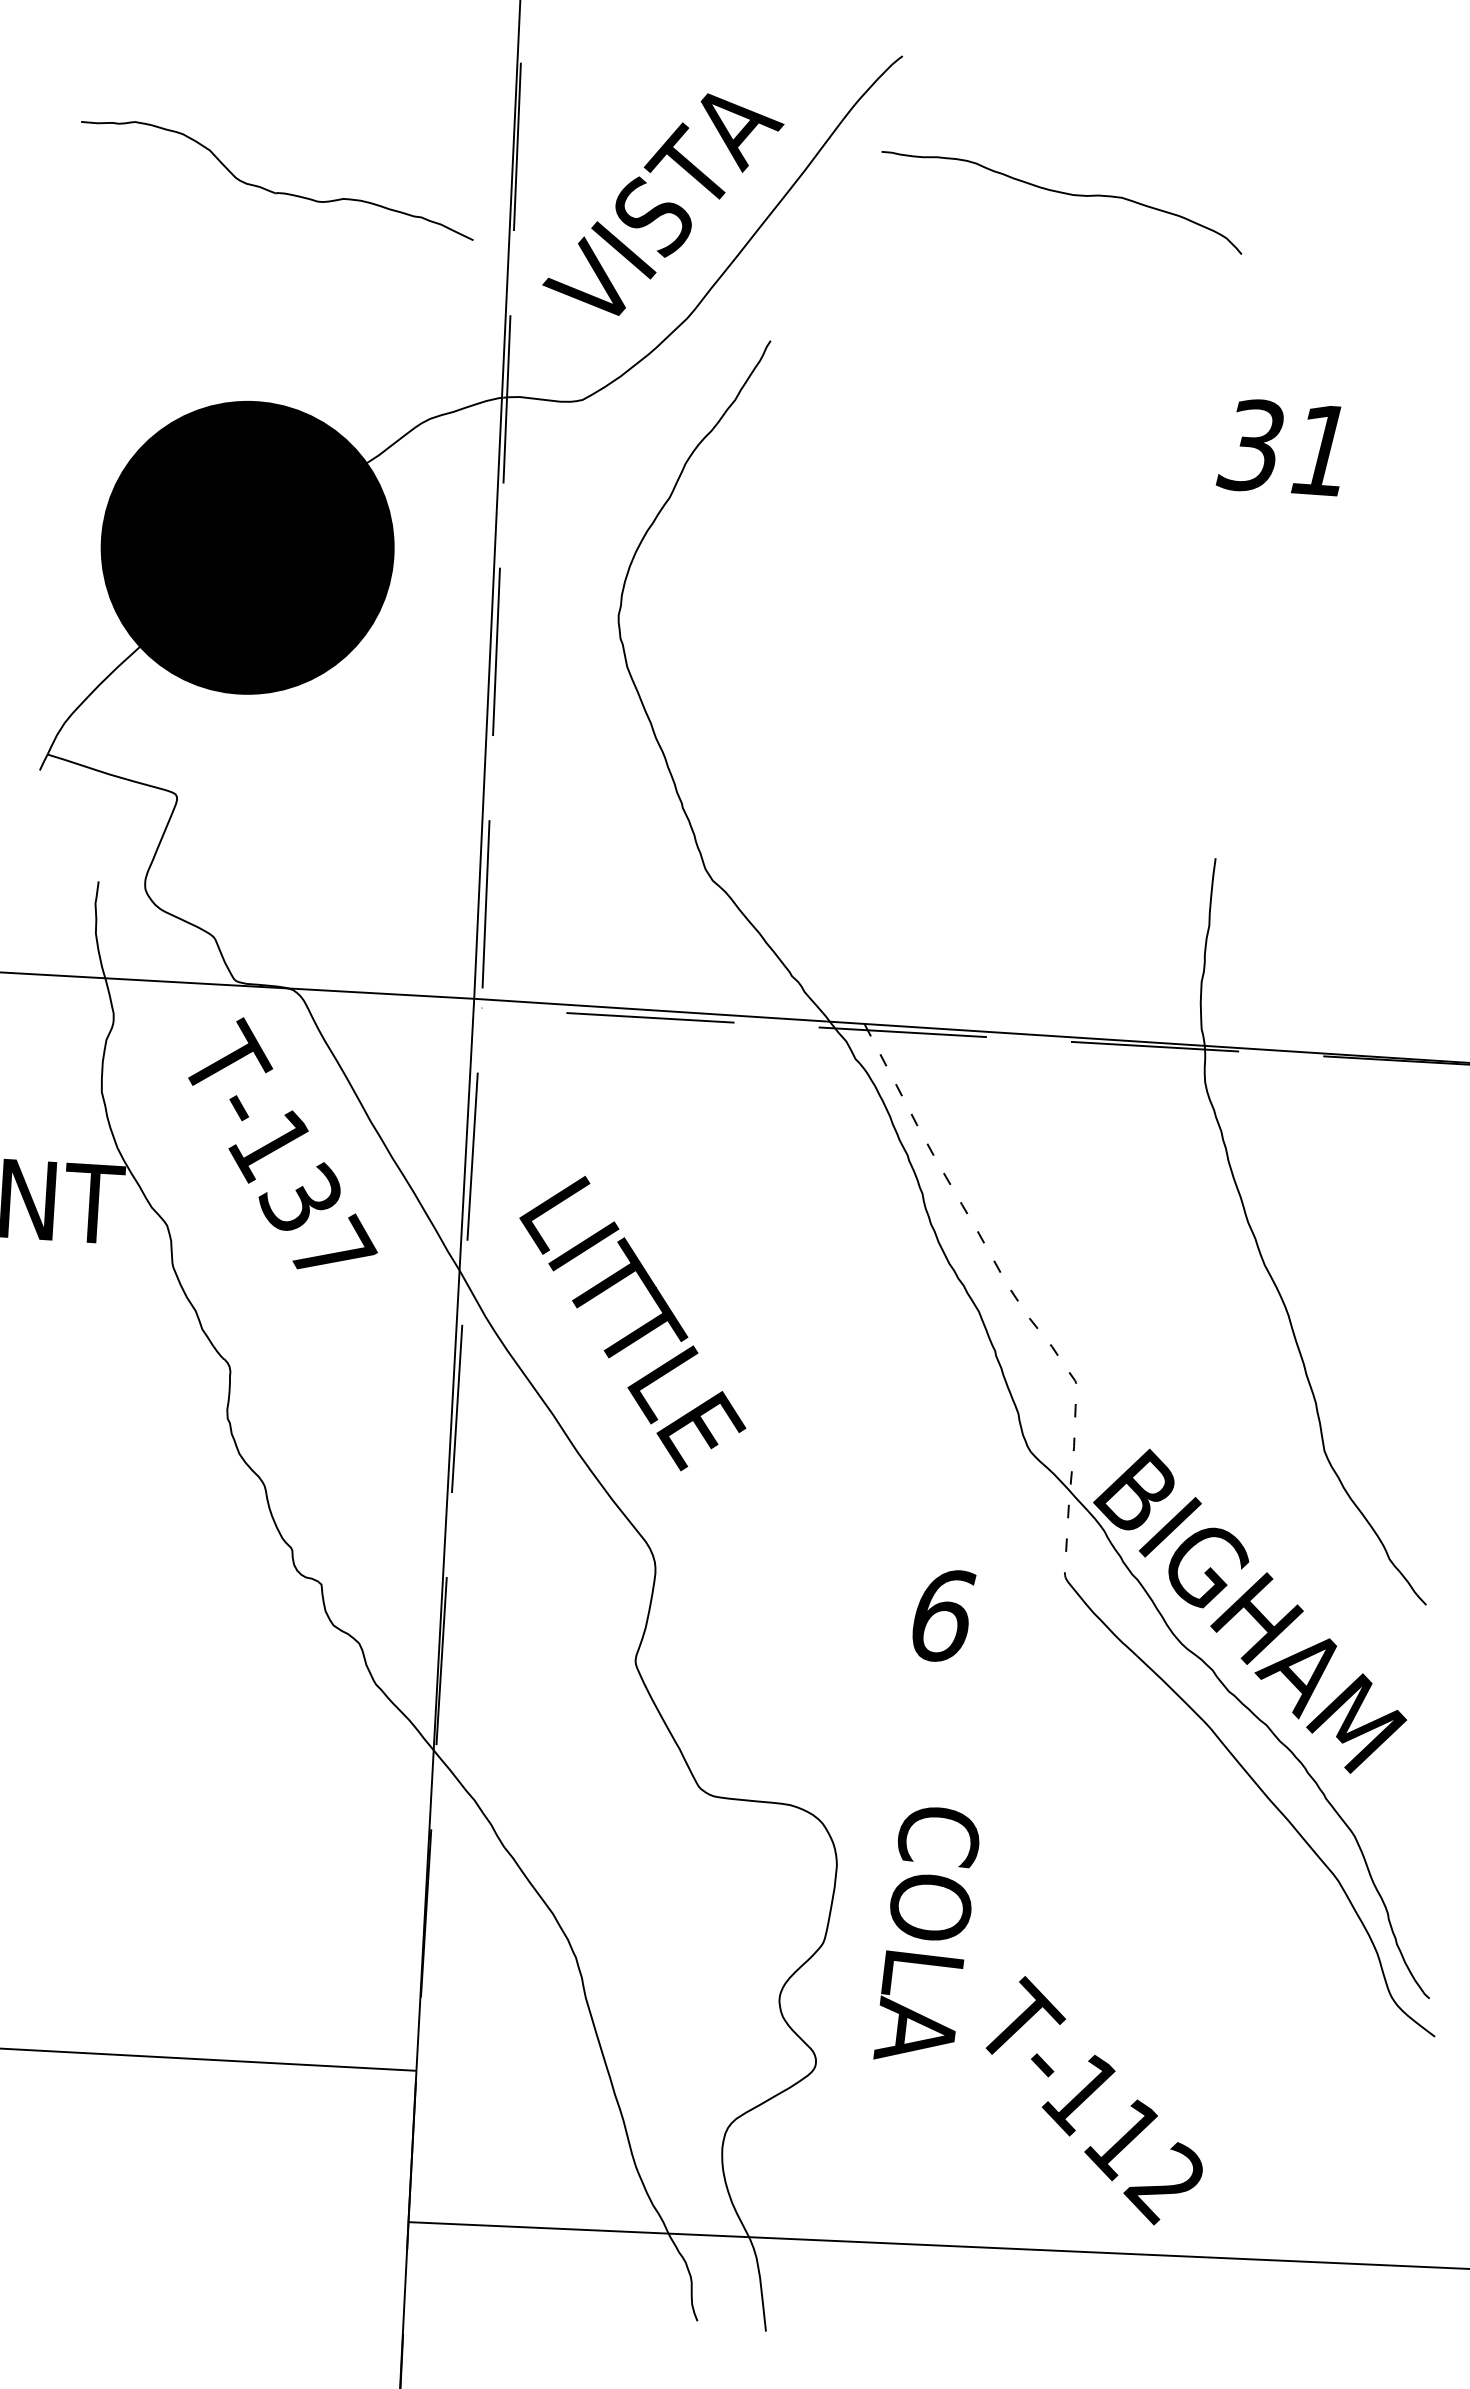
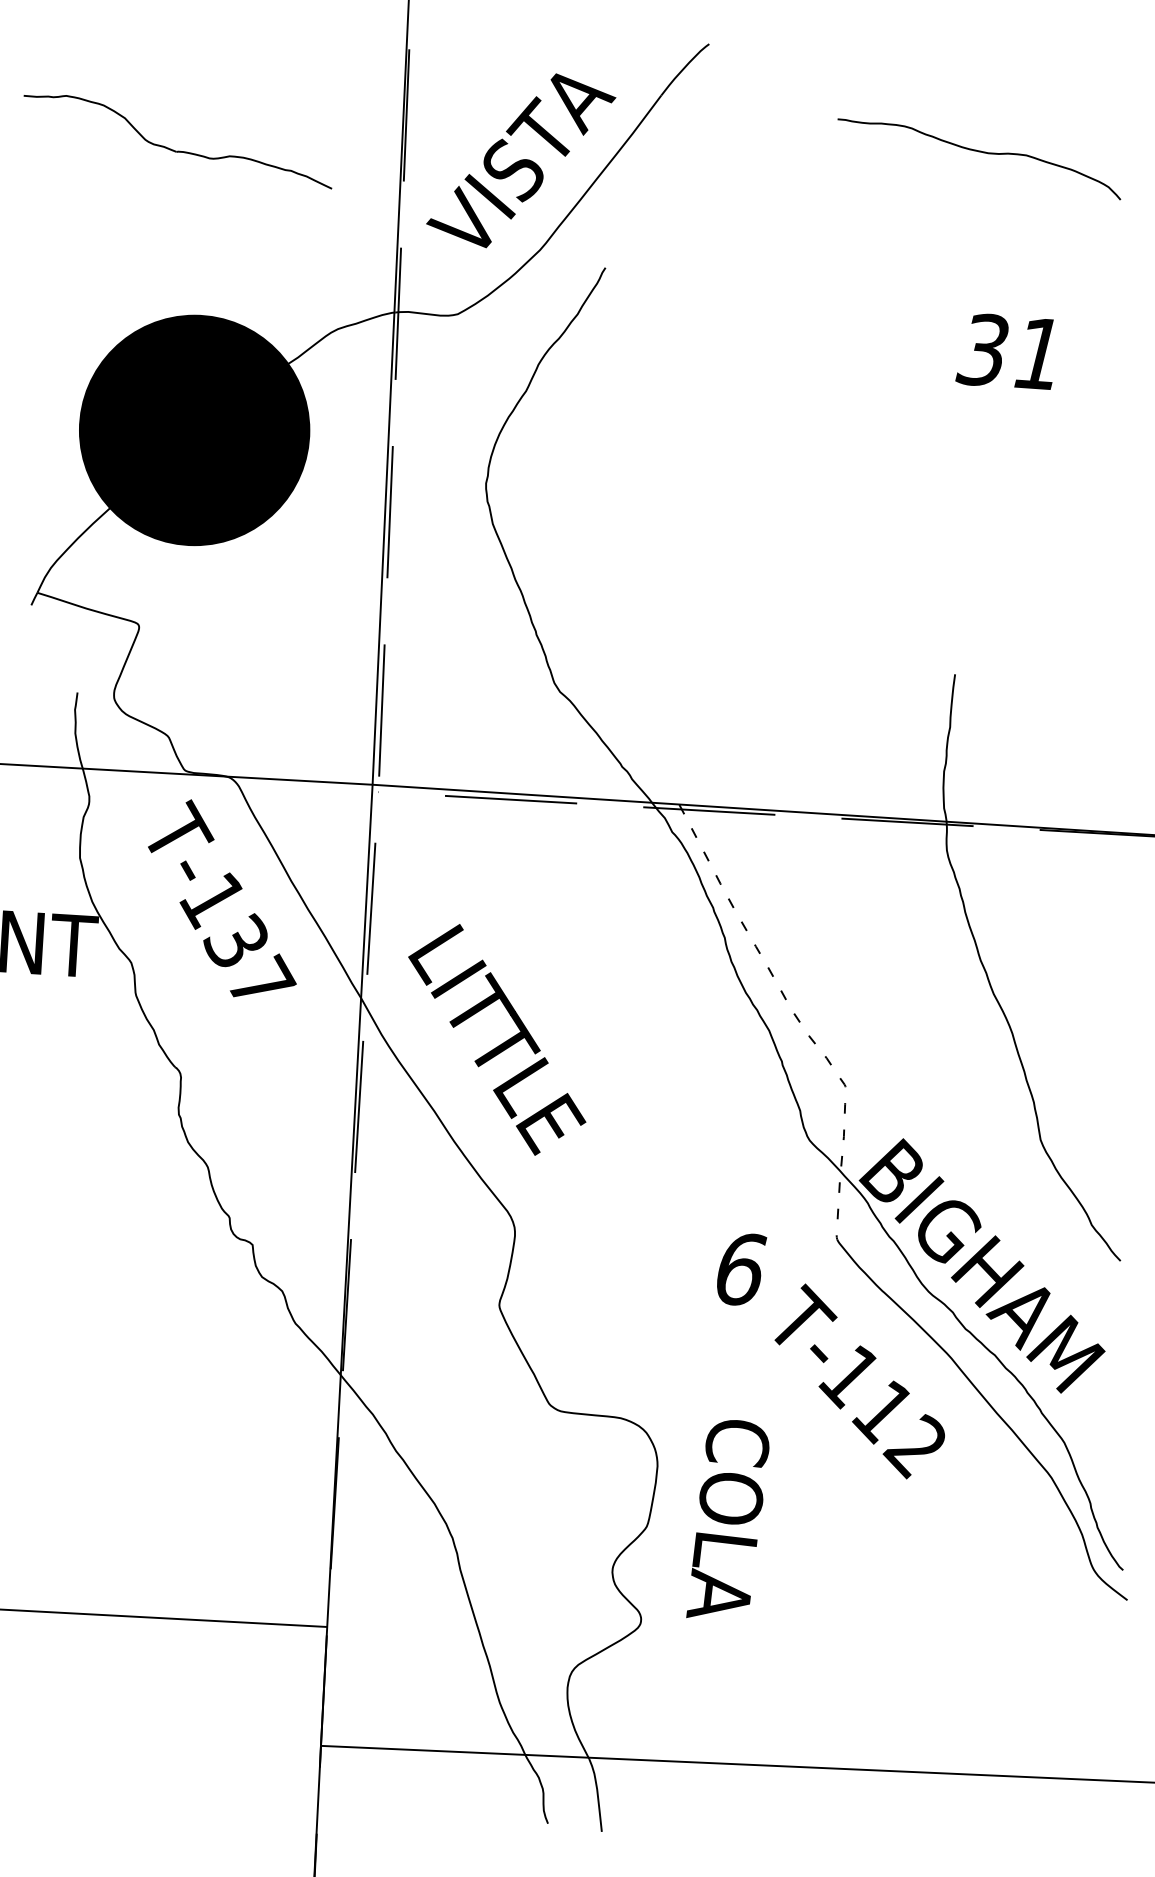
part: (276, 191) -> (177, 150), moved
curve: (1062, 194) -> (979, 152), moved
text: (1093, 2100) -> (859, 1381), moved

